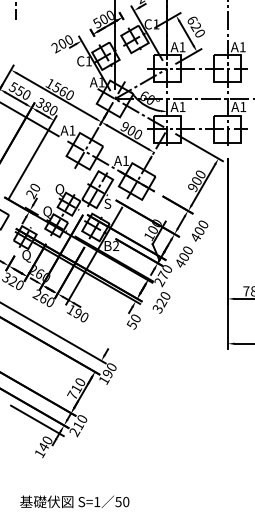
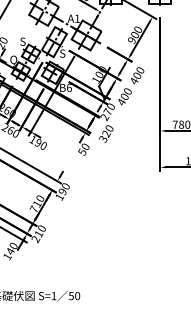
text: (59, 190) -> (23, 42), Q -> S
text: (116, 245) -> (69, 87), B2 -> B6

